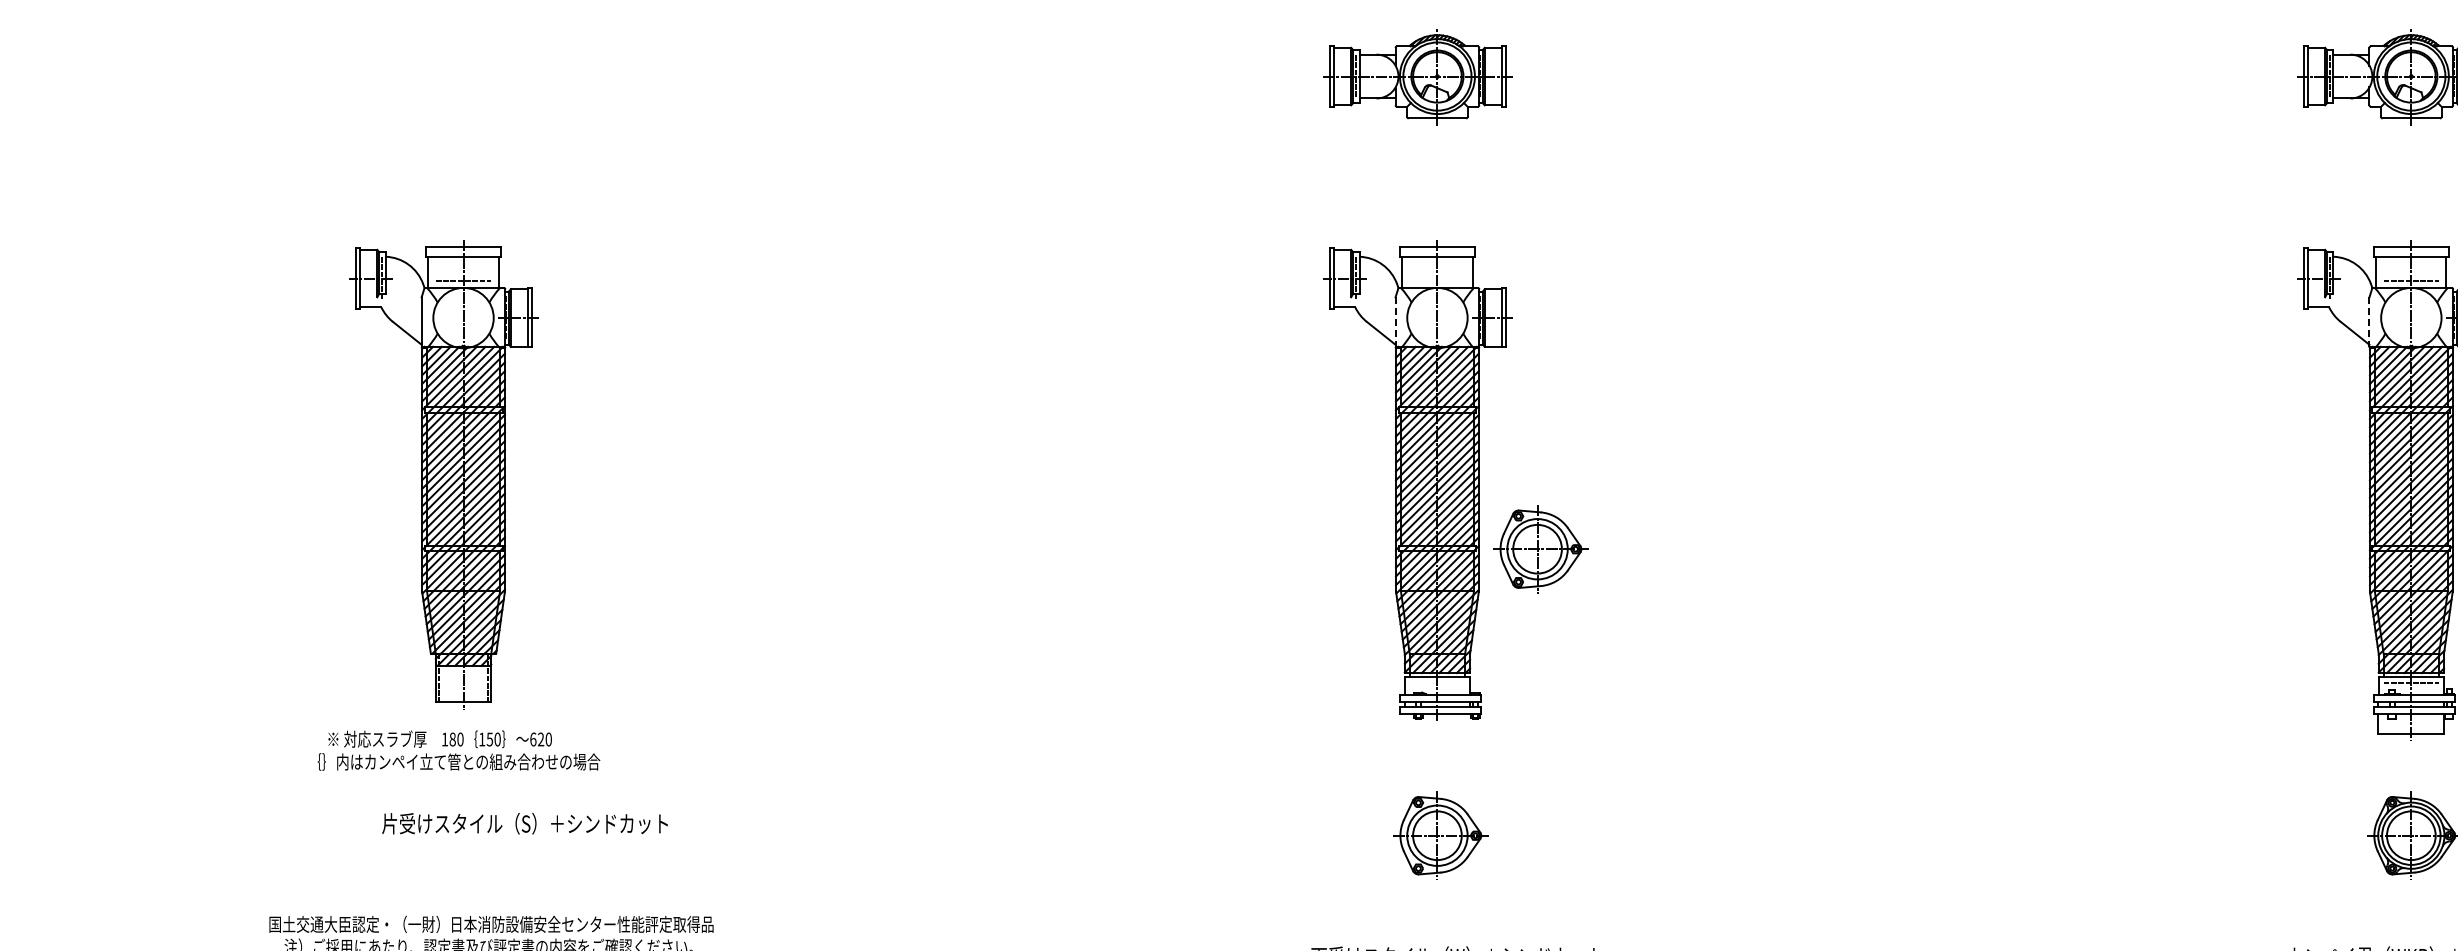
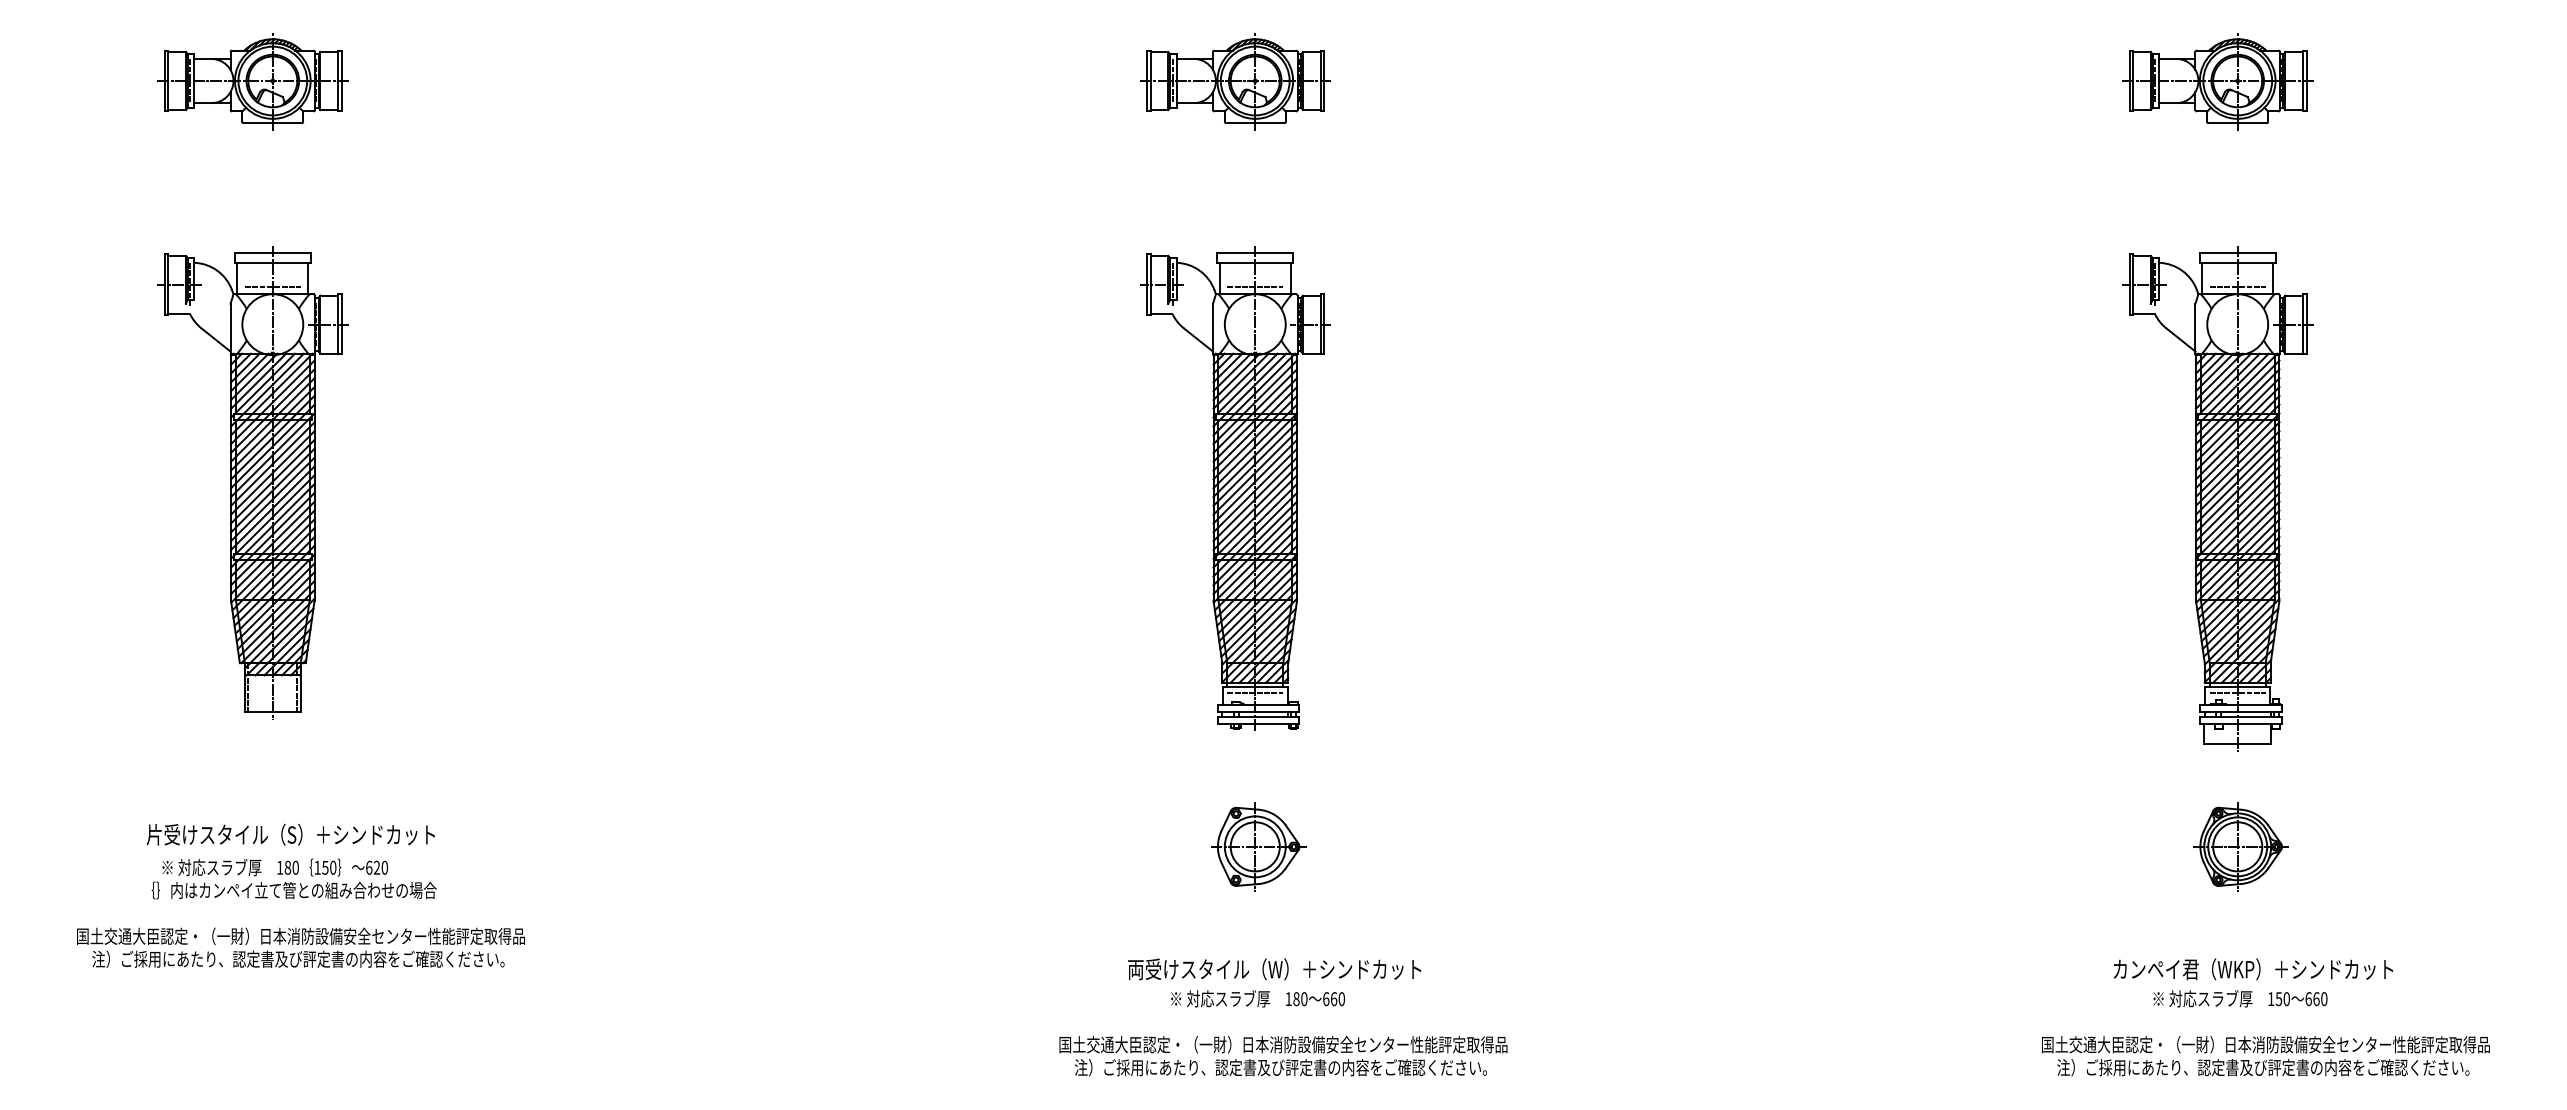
part: (443, 77) -> (252, 81), added
line: (1437, 281) -> (1255, 287), added
line: (1396, 321) -> (1213, 328), dashed -> solid
line: (2369, 321) -> (2195, 328), dashed -> solid
part: (1540, 548) -> (1359, 557), removed
line: (1437, 682) -> (1255, 692), added
text: (458, 750) -> (293, 878), moved
text: (524, 823) -> (290, 834), moved

